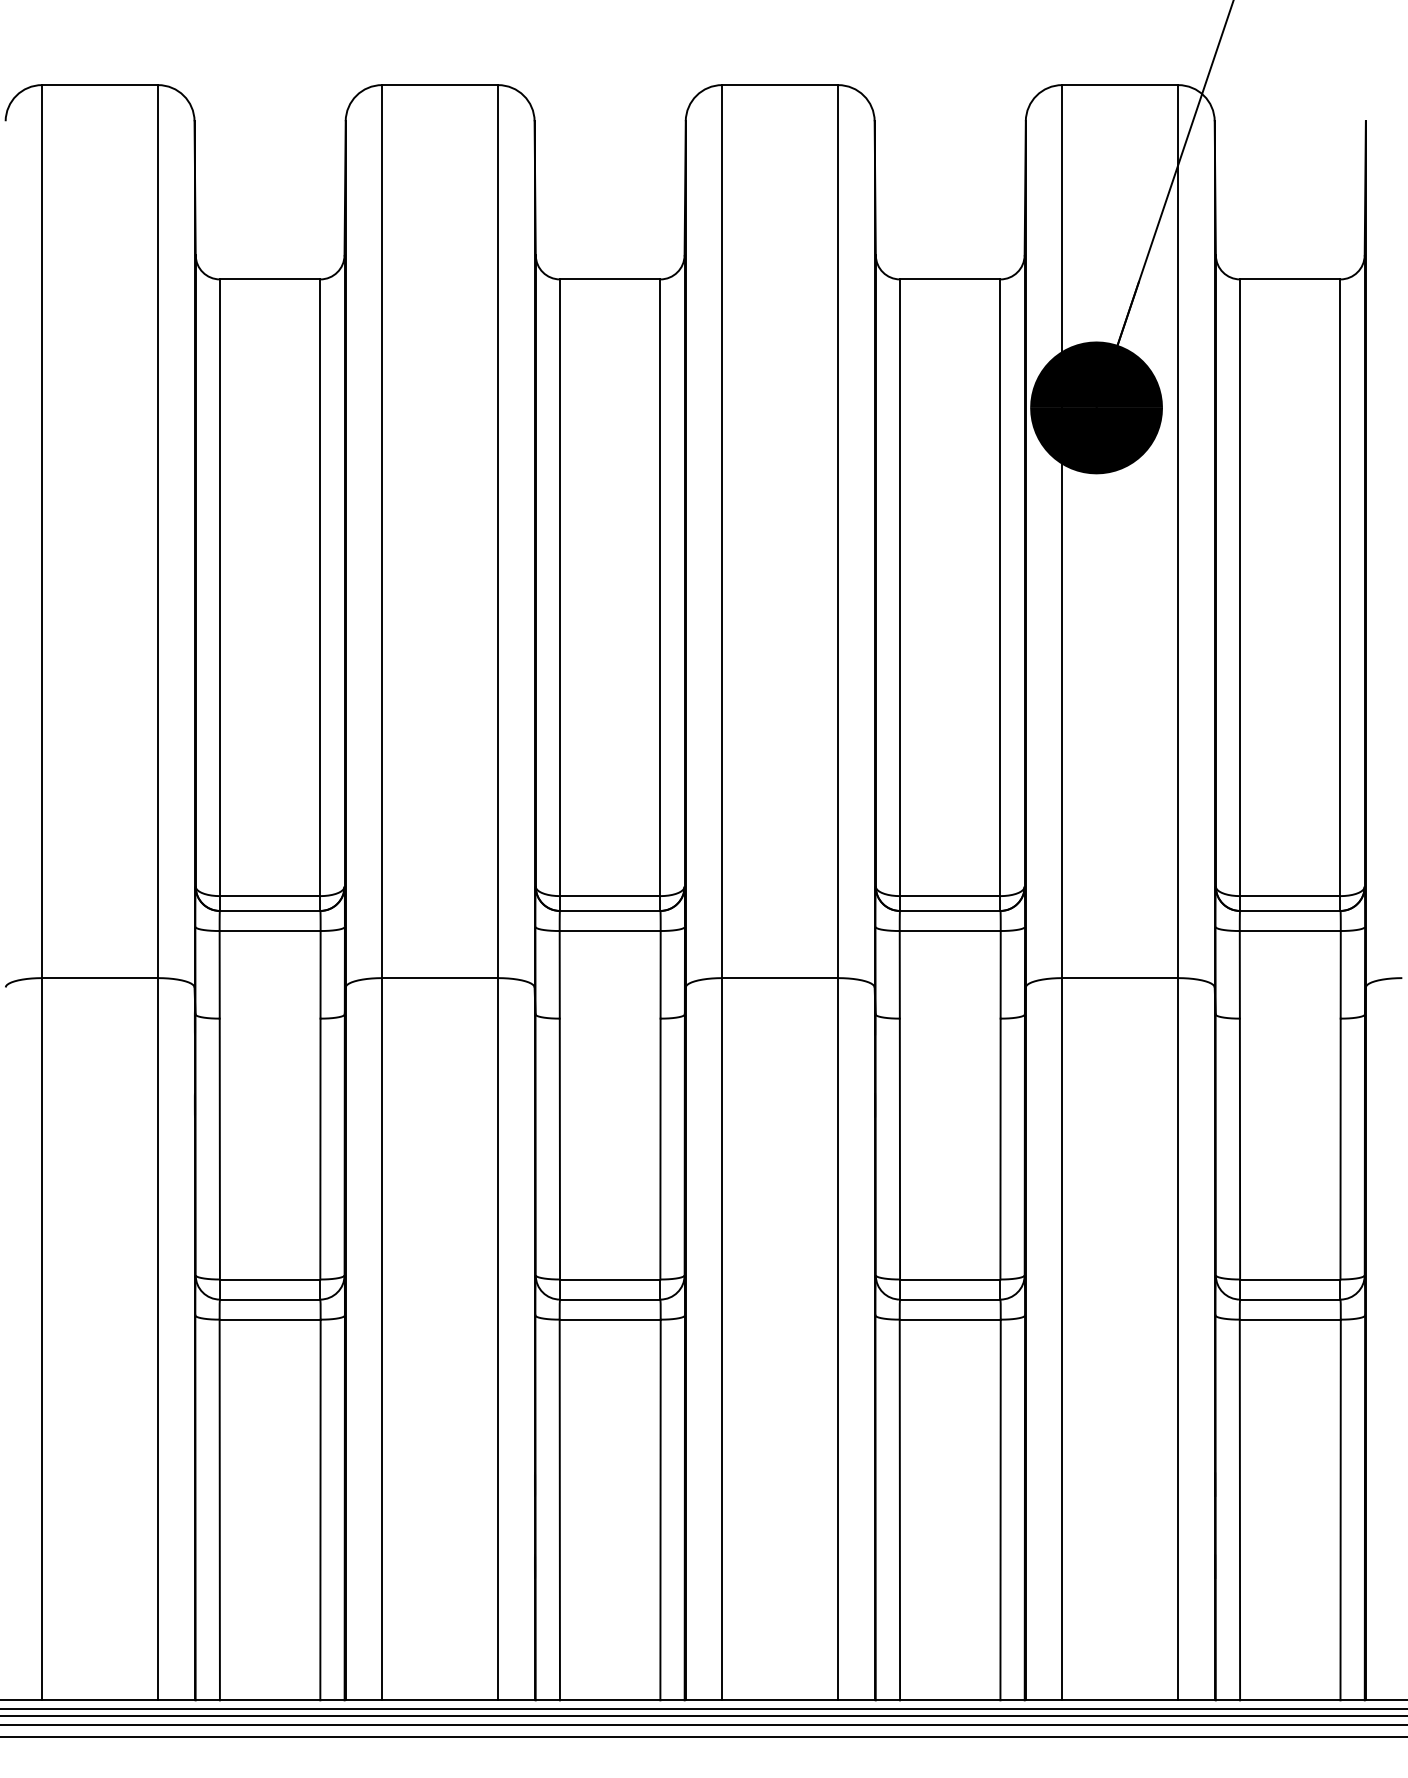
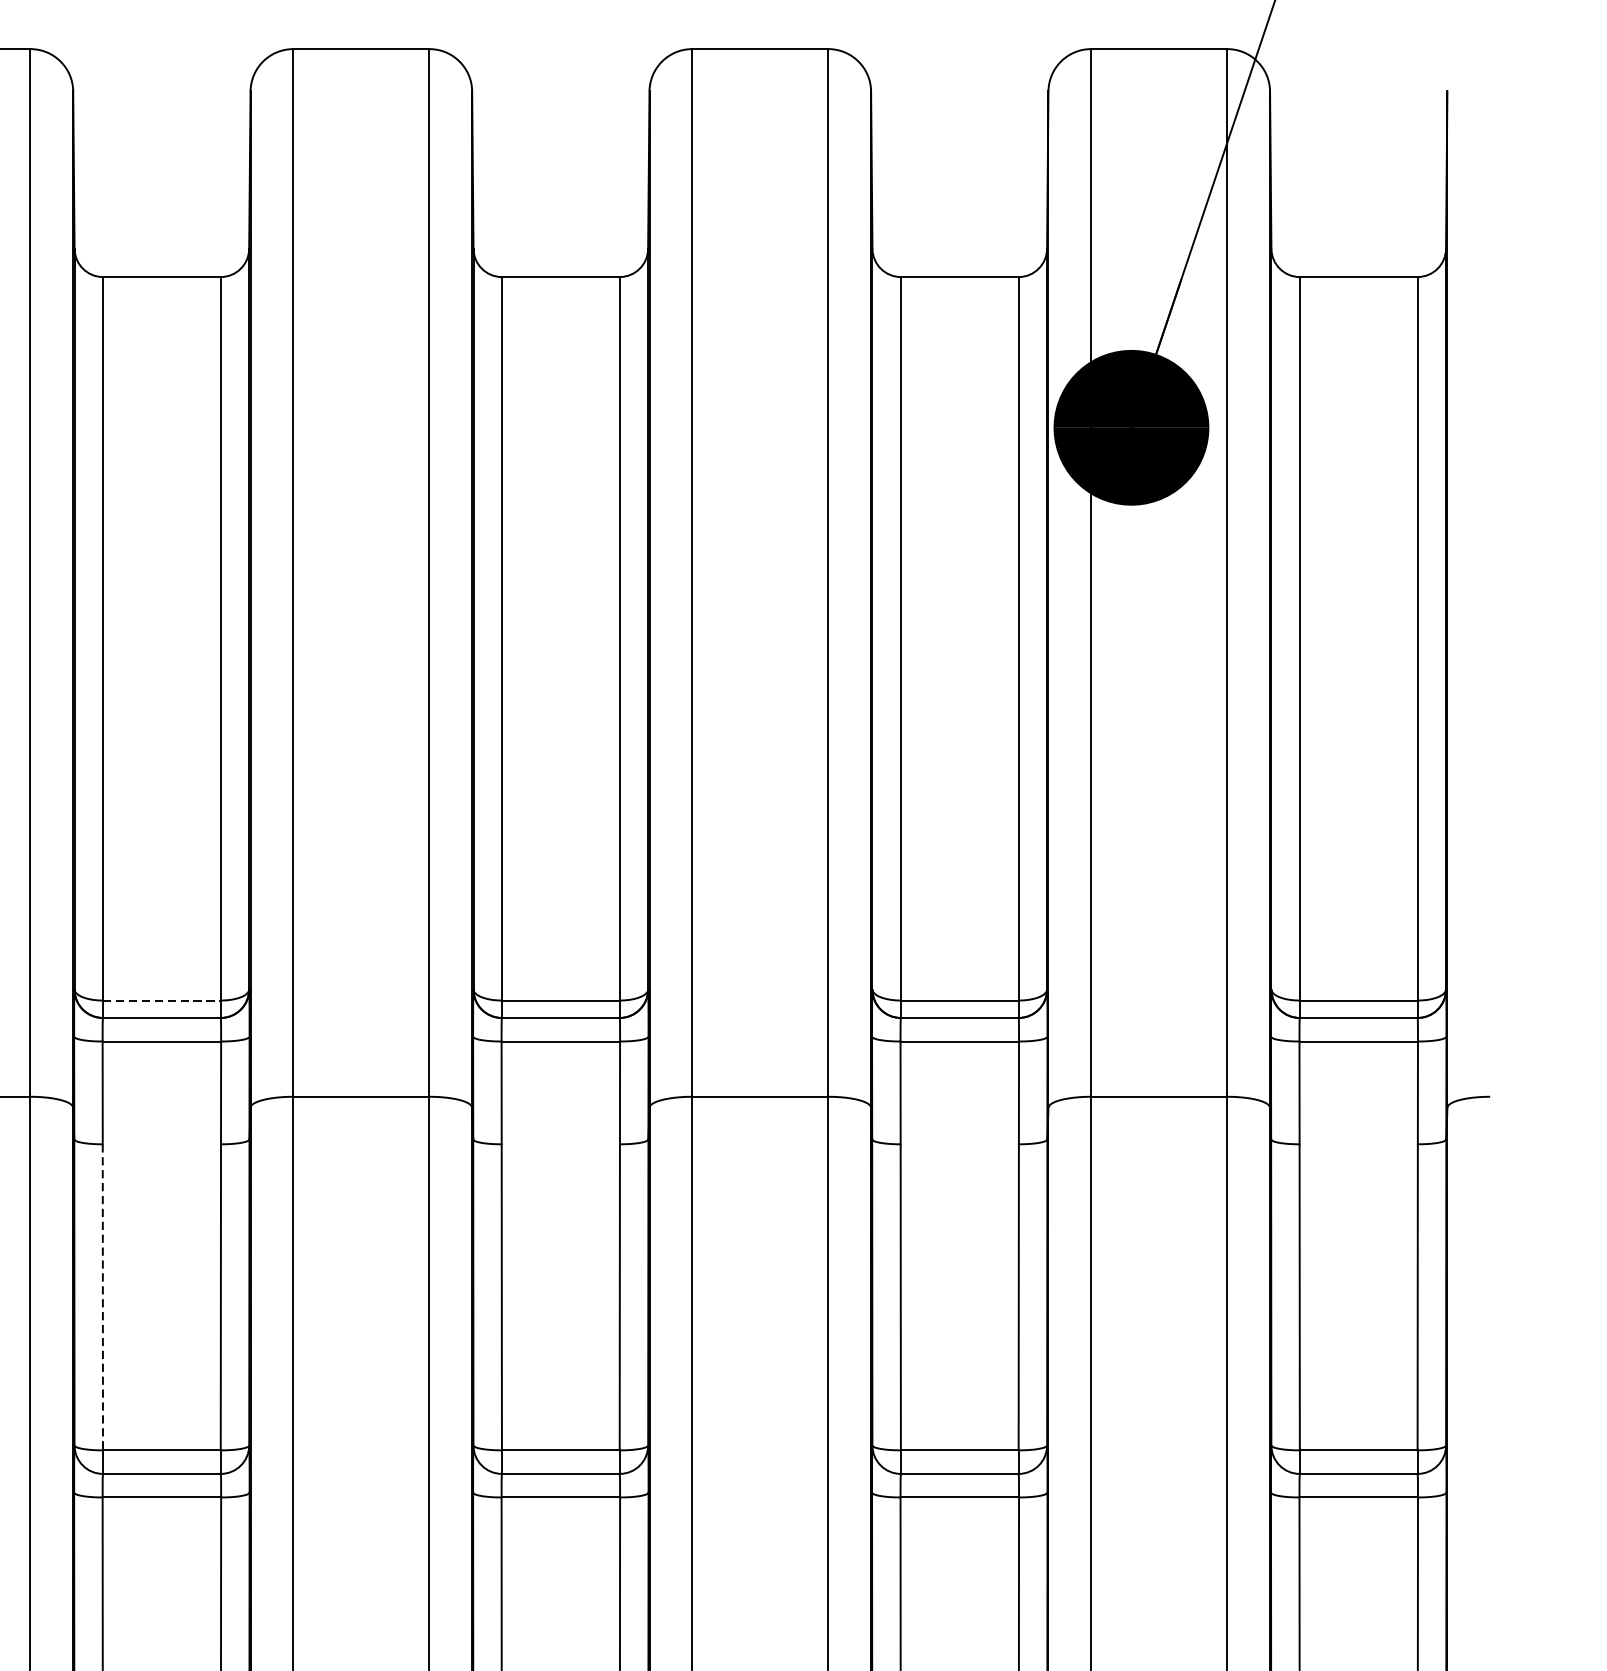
line: (270, 896) -> (162, 1001), solid -> dashed
line: (219, 1149) -> (102, 1297), solid -> dashed

